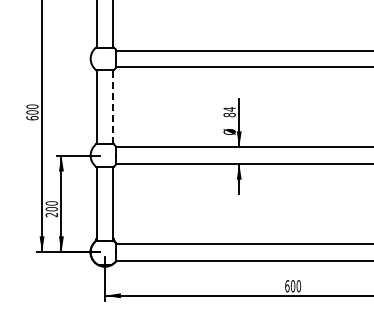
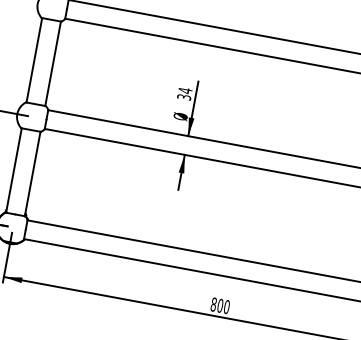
line: (113, 106) -> (53, 63), dashed -> solid
text: (229, 114) -> (184, 96), 84 -> 34
text: (287, 286) -> (213, 304), 600 -> 800

